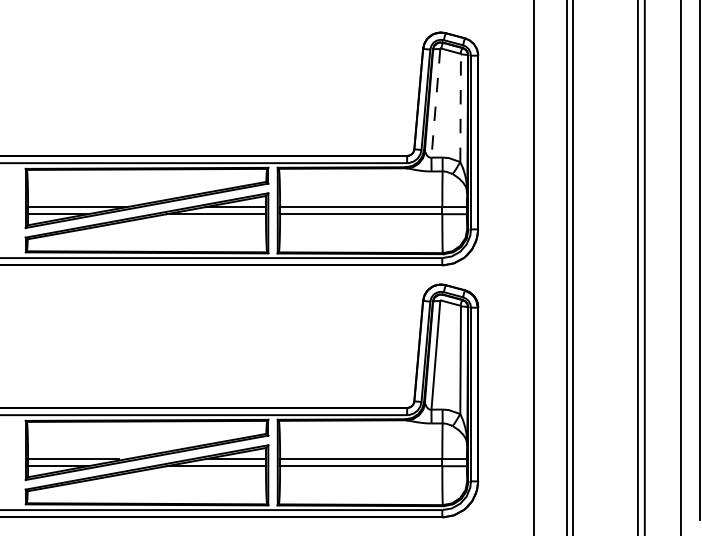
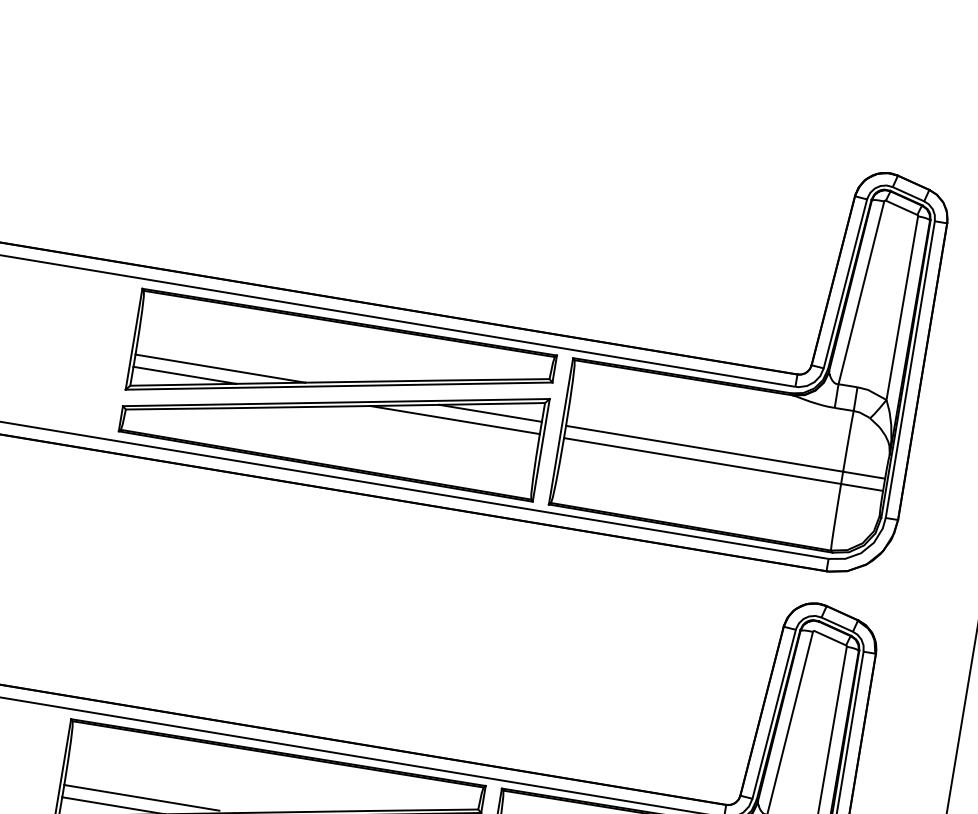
line: (435, 103) -> (860, 292), dashed -> solid
line: (460, 108) -> (902, 308), dashed -> solid

